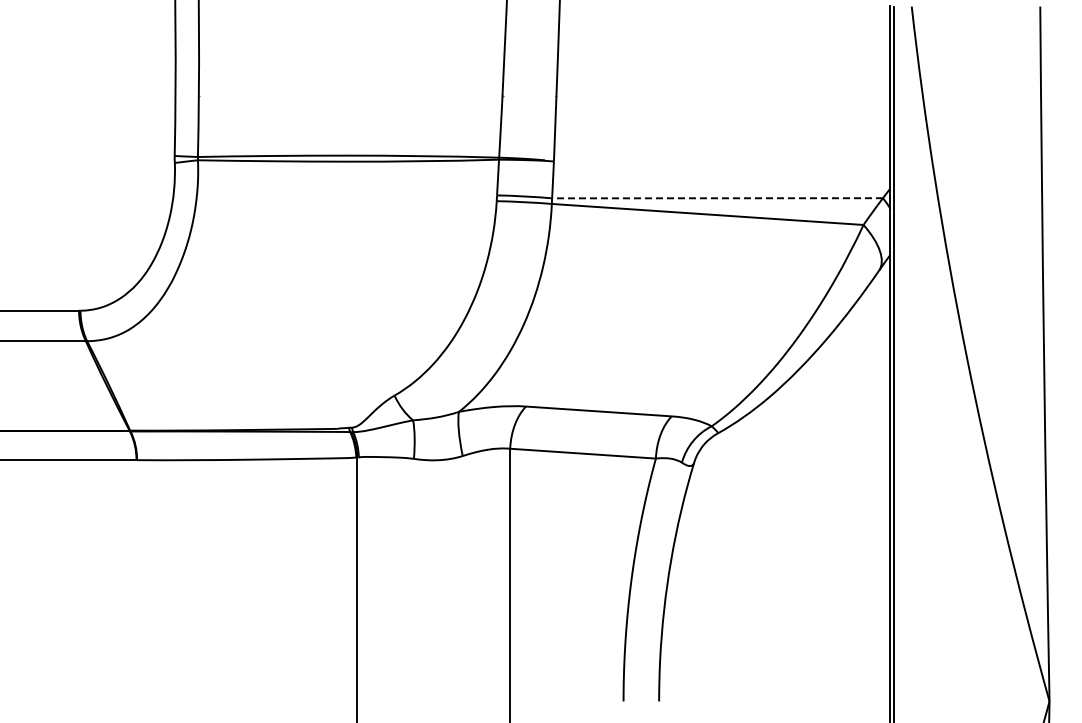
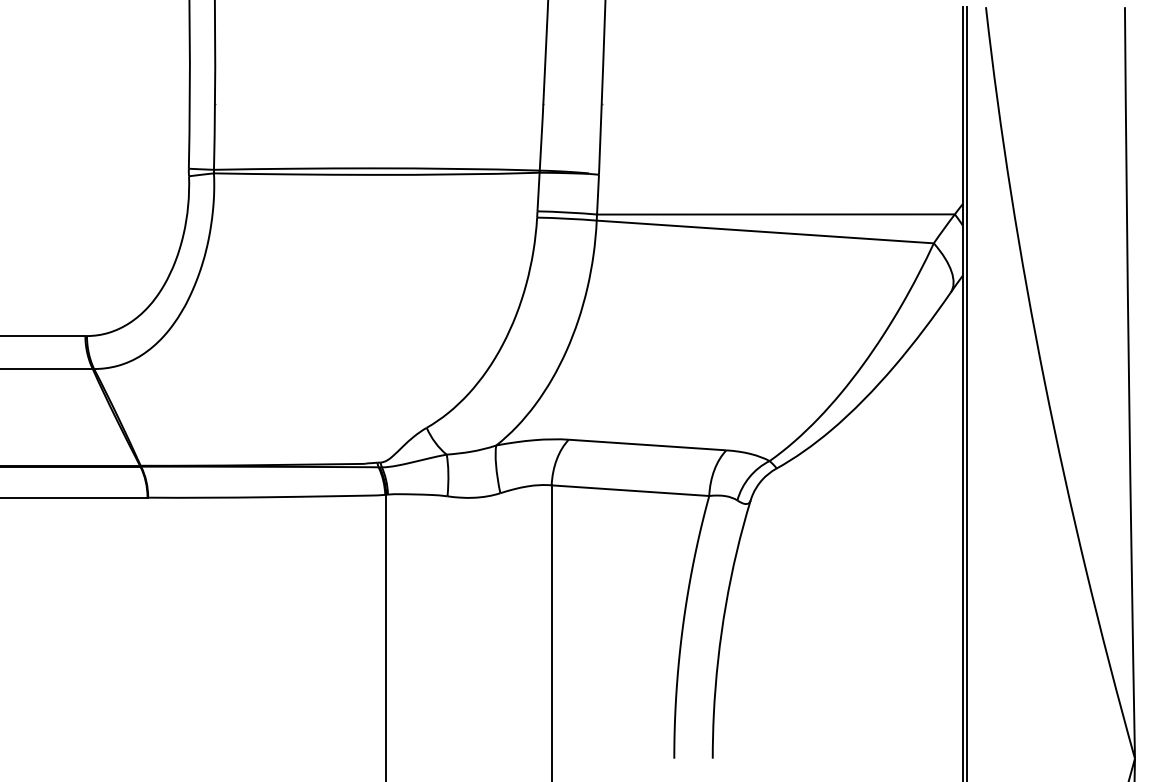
line: (717, 198) -> (775, 214), dashed -> solid

